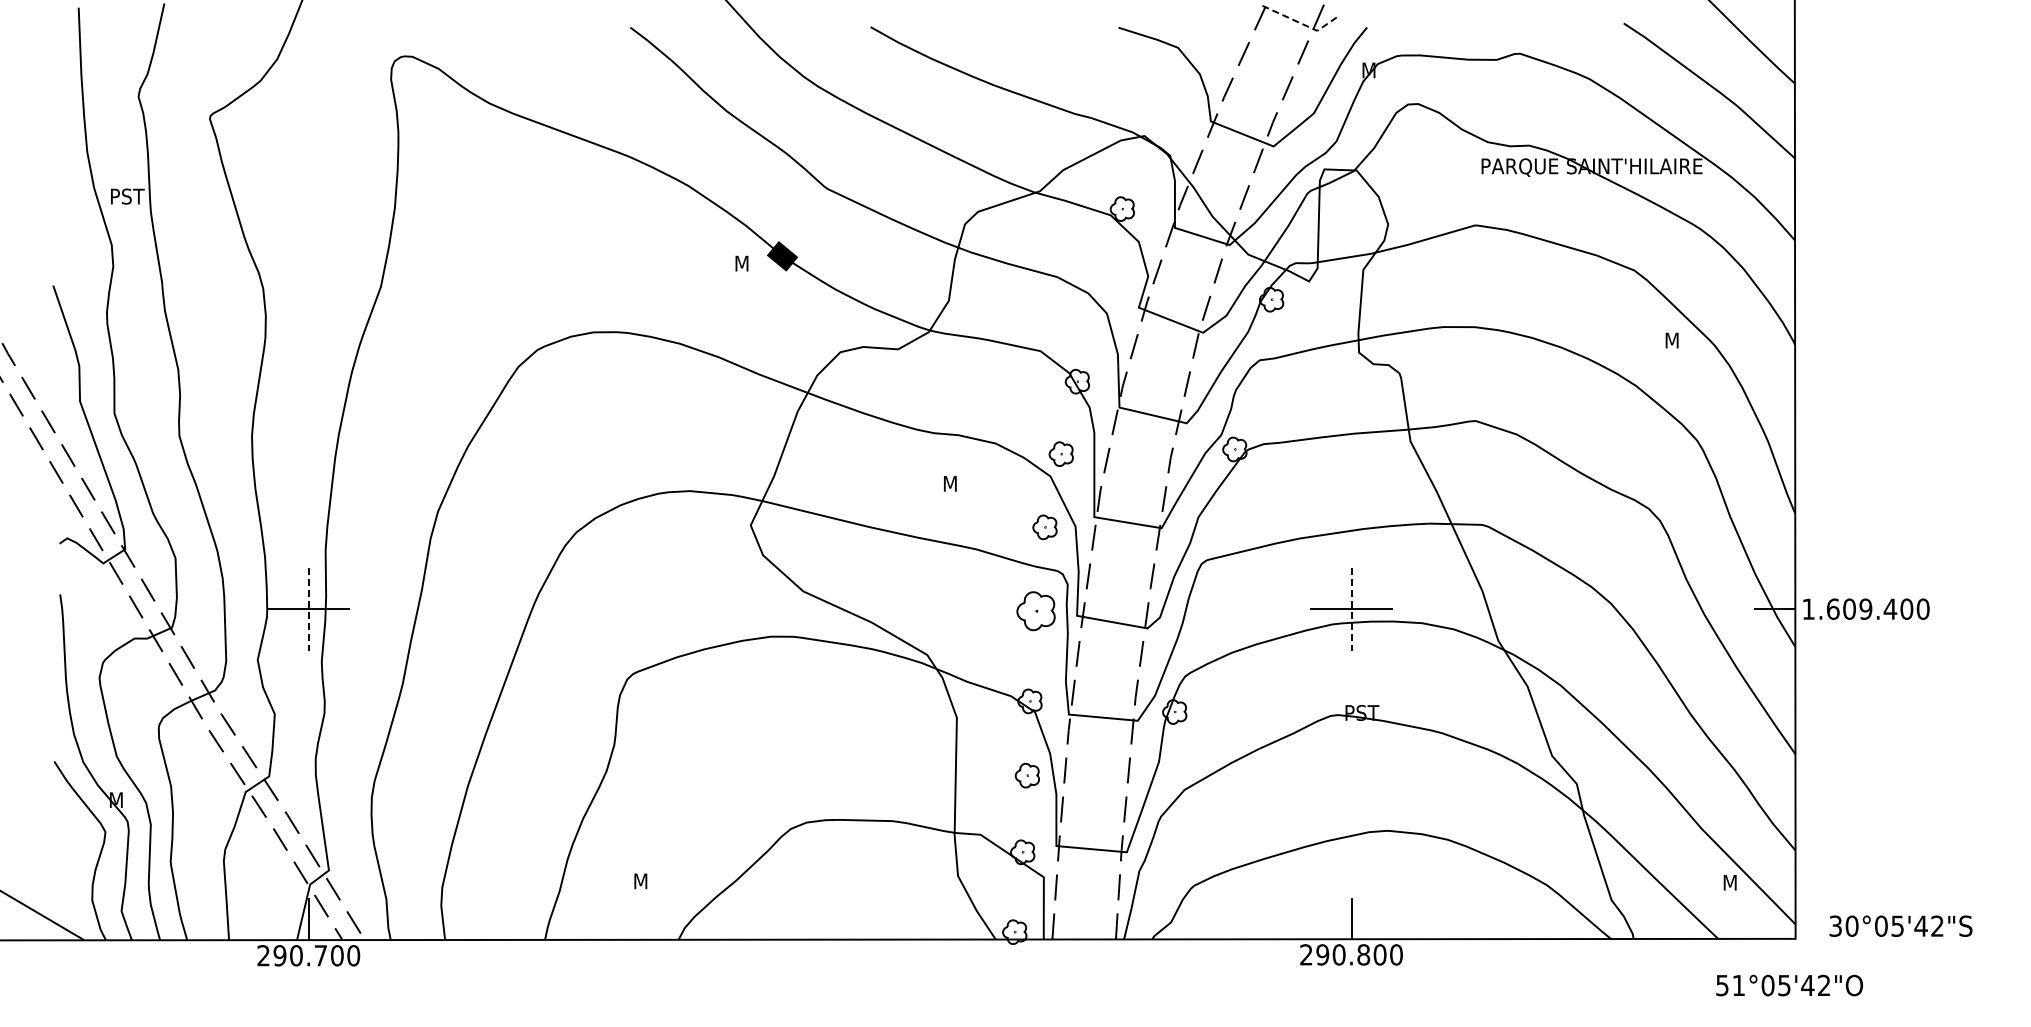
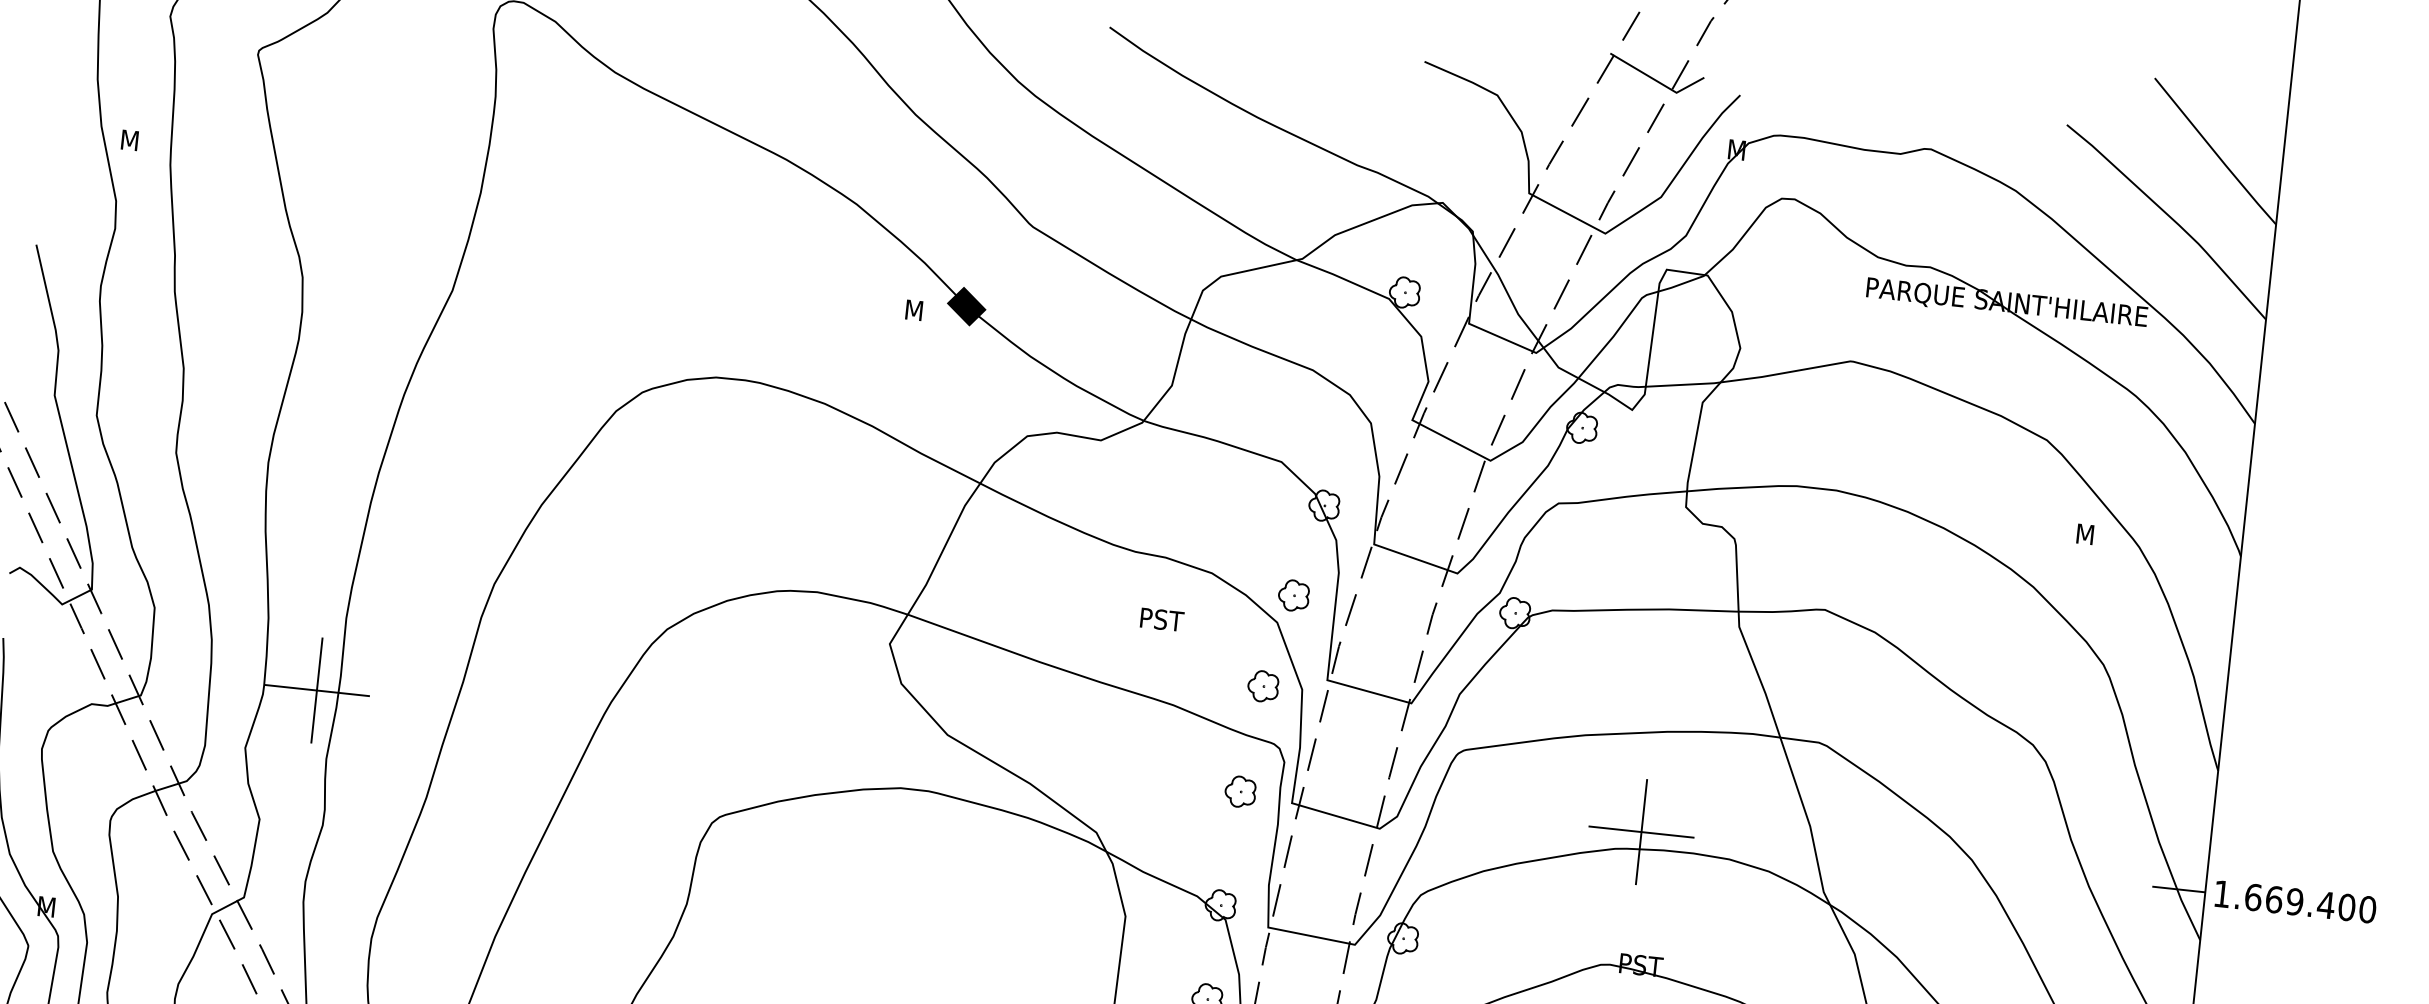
line: (1302, 23) -> (1658, 81), dashed -> solid
text: (128, 196) -> (144, 141), PST -> M
text: (961, 483) -> (1163, 619), M -> PST
text: (1849, 608) -> (2274, 898), 1.609.400 -> 1.669.400
line: (308, 609) -> (316, 690), dashed -> solid
line: (1351, 609) -> (1641, 832), dashed -> solid
part: (1035, 611) -> (1239, 792), size x0.62

